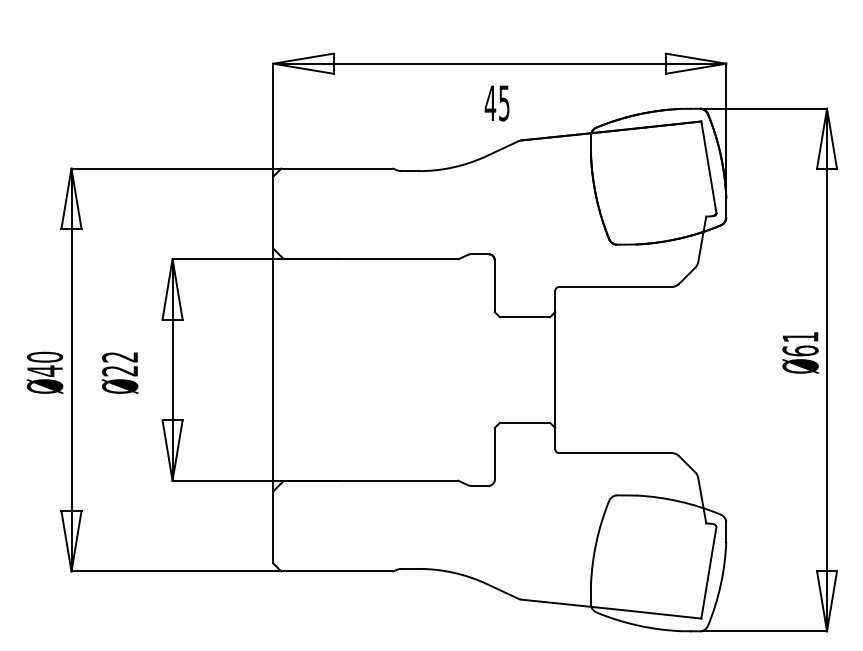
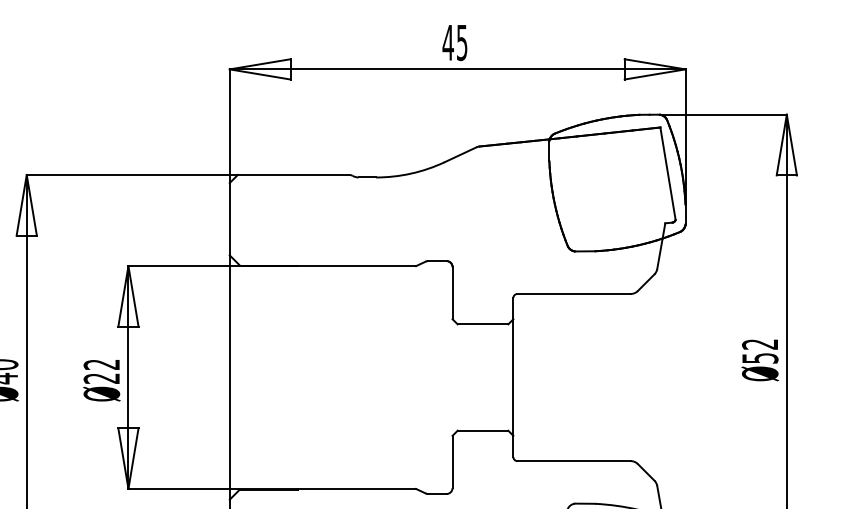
text: (496, 103) -> (454, 43), moved
text: (800, 344) -> (760, 351), Ø61 -> Ø52
text: (119, 372) -> (101, 380), moved

